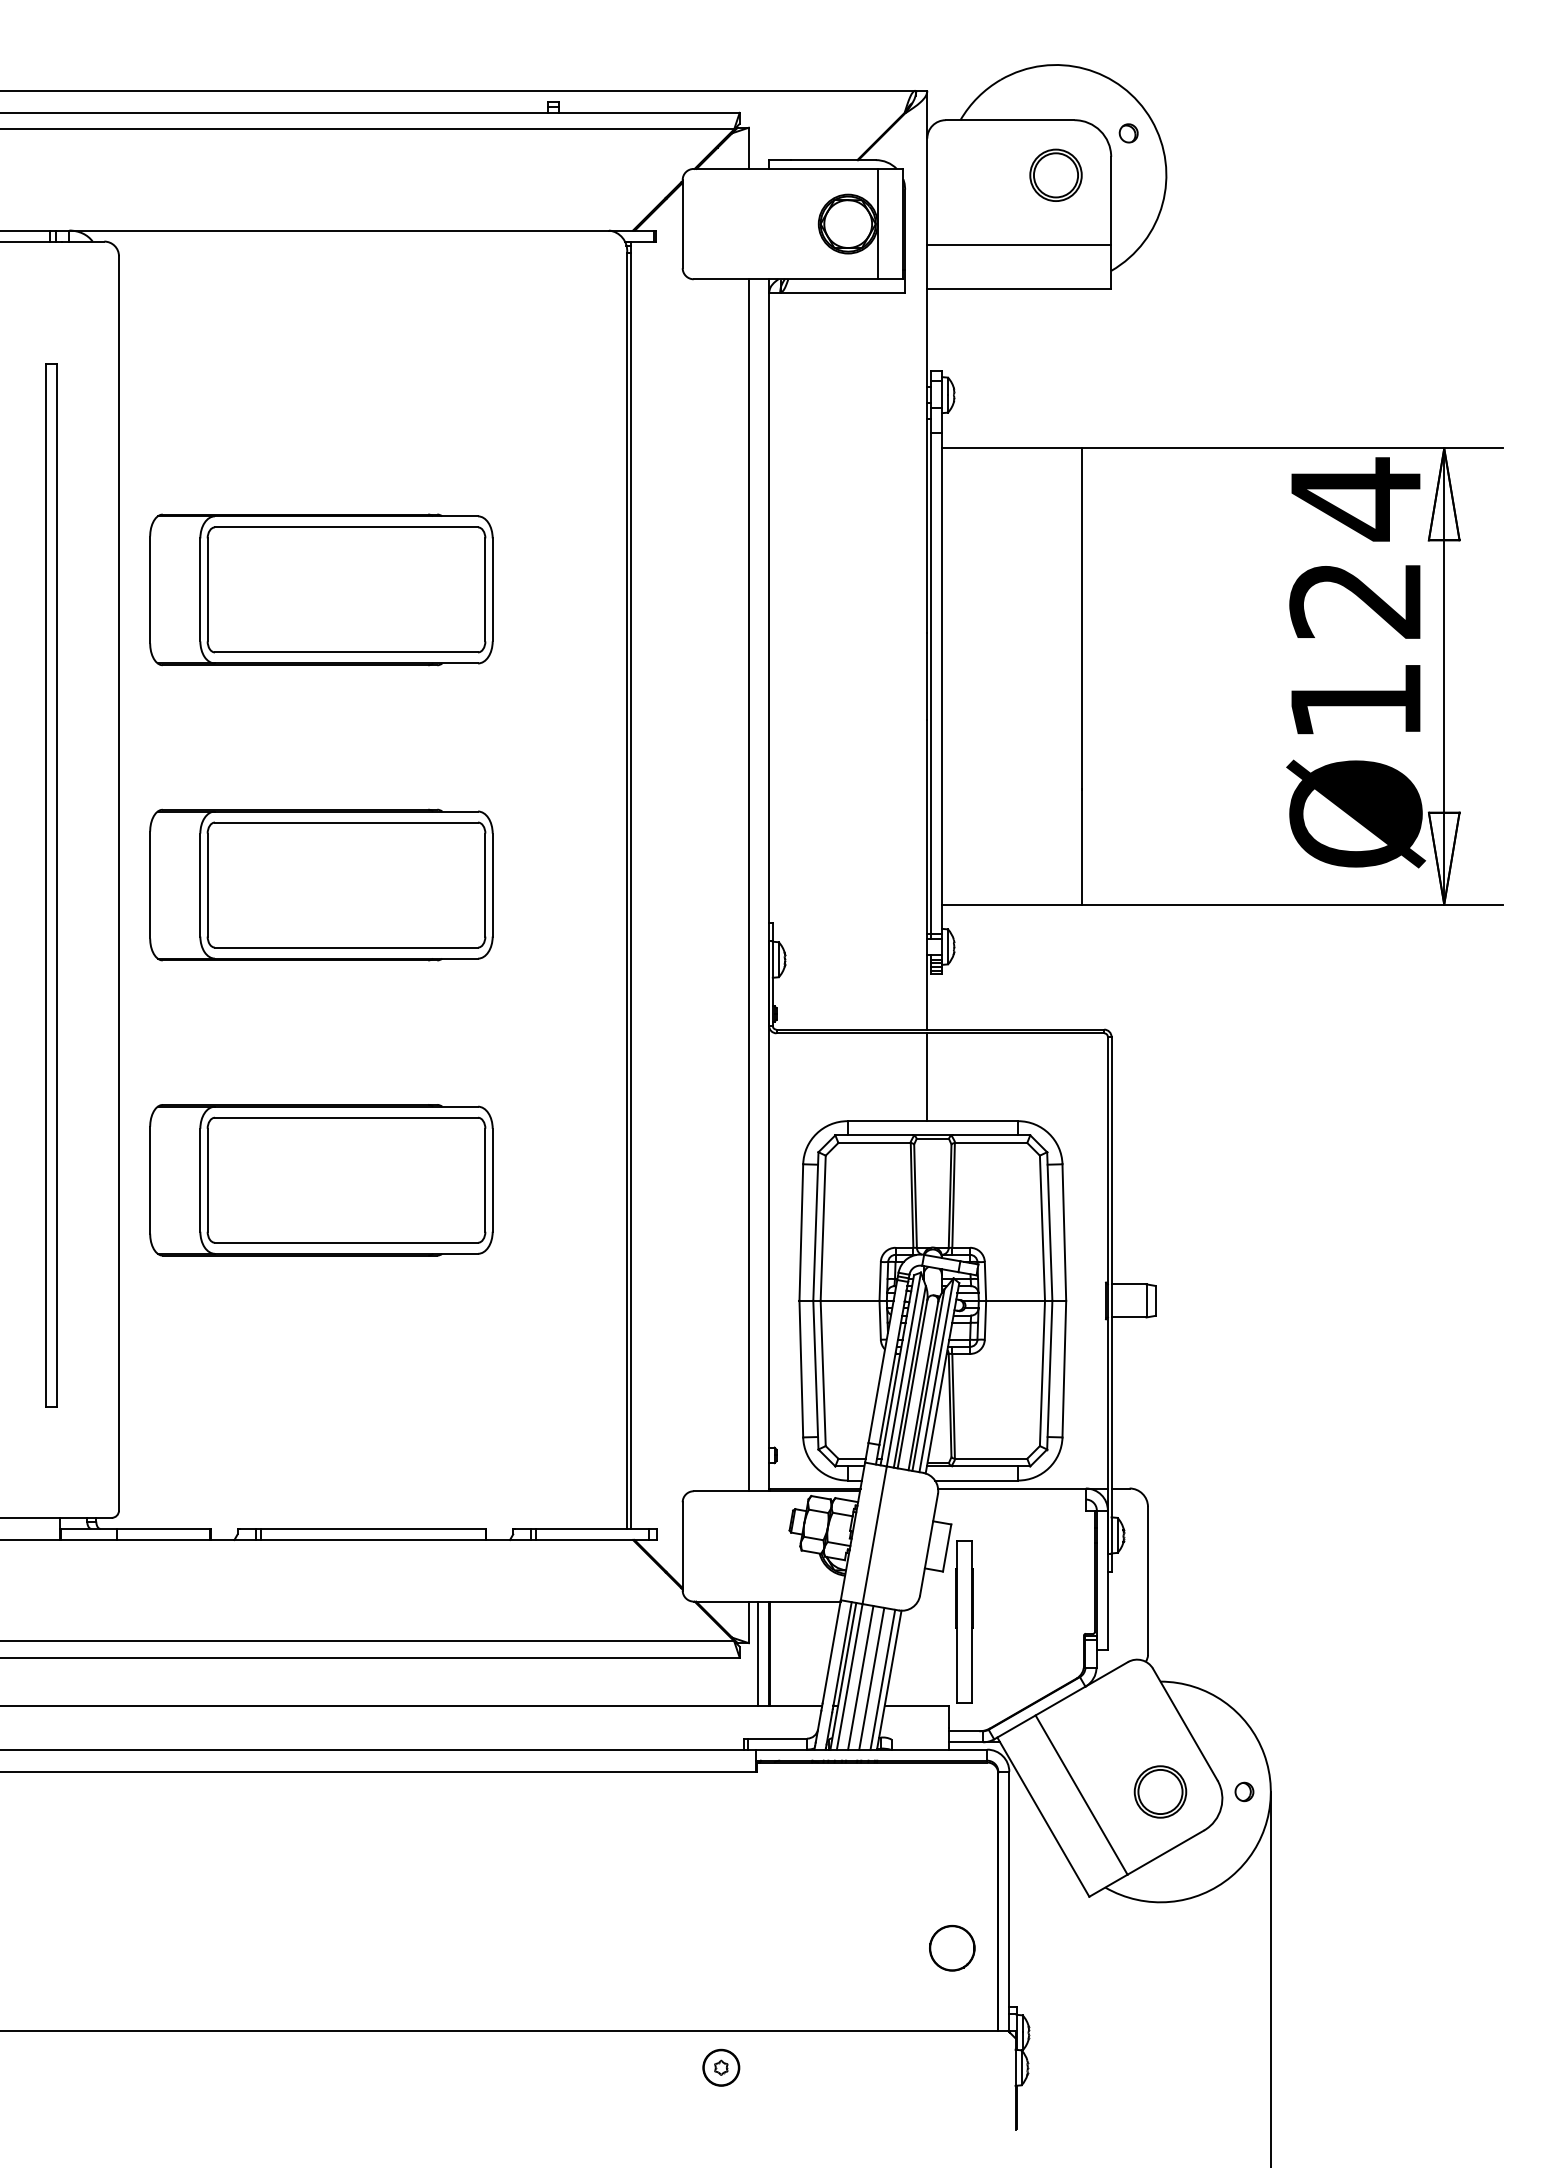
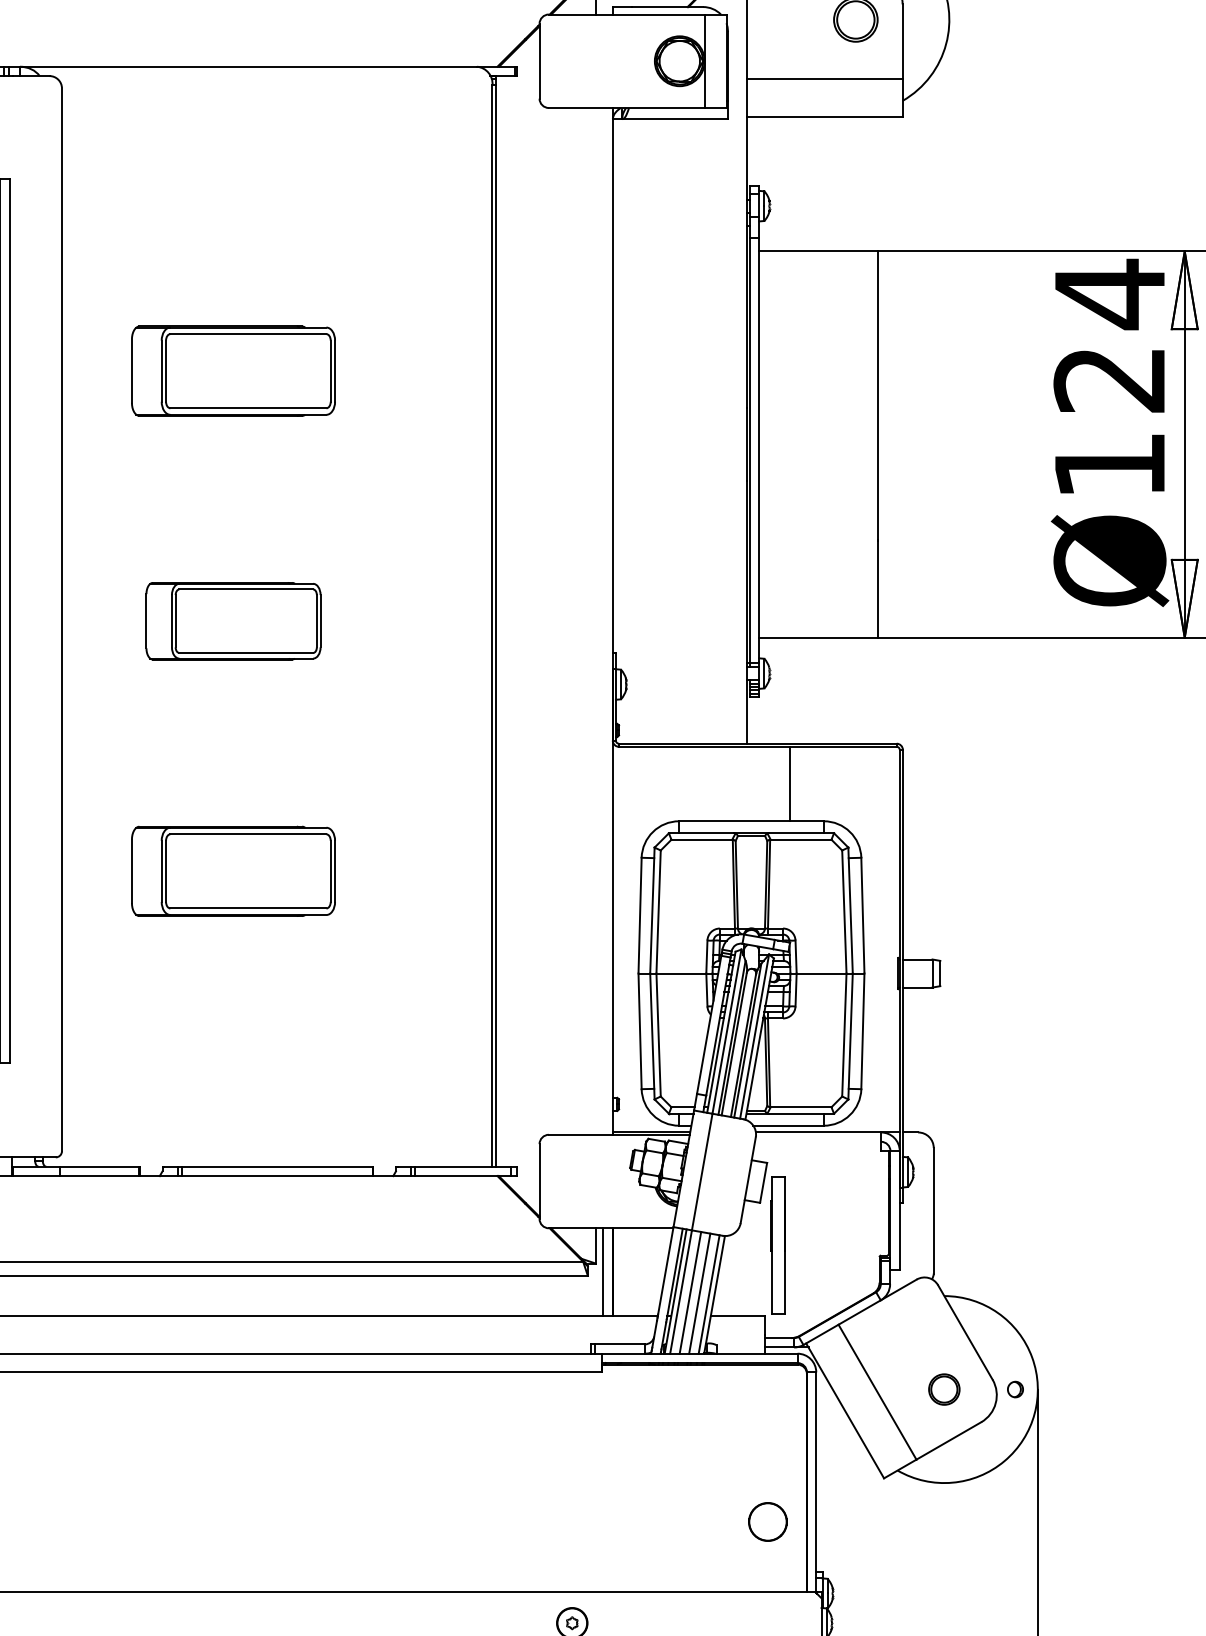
part: (321, 589) -> (233, 370), size x0.7
part: (321, 884) -> (233, 620), size x0.6
line: (748, 885) -> (595, 621), removed
line: (927, 1077) -> (790, 784), moved
part: (321, 1180) -> (233, 871), size x0.7
part: (1160, 1791) -> (944, 1389), size x0.7

